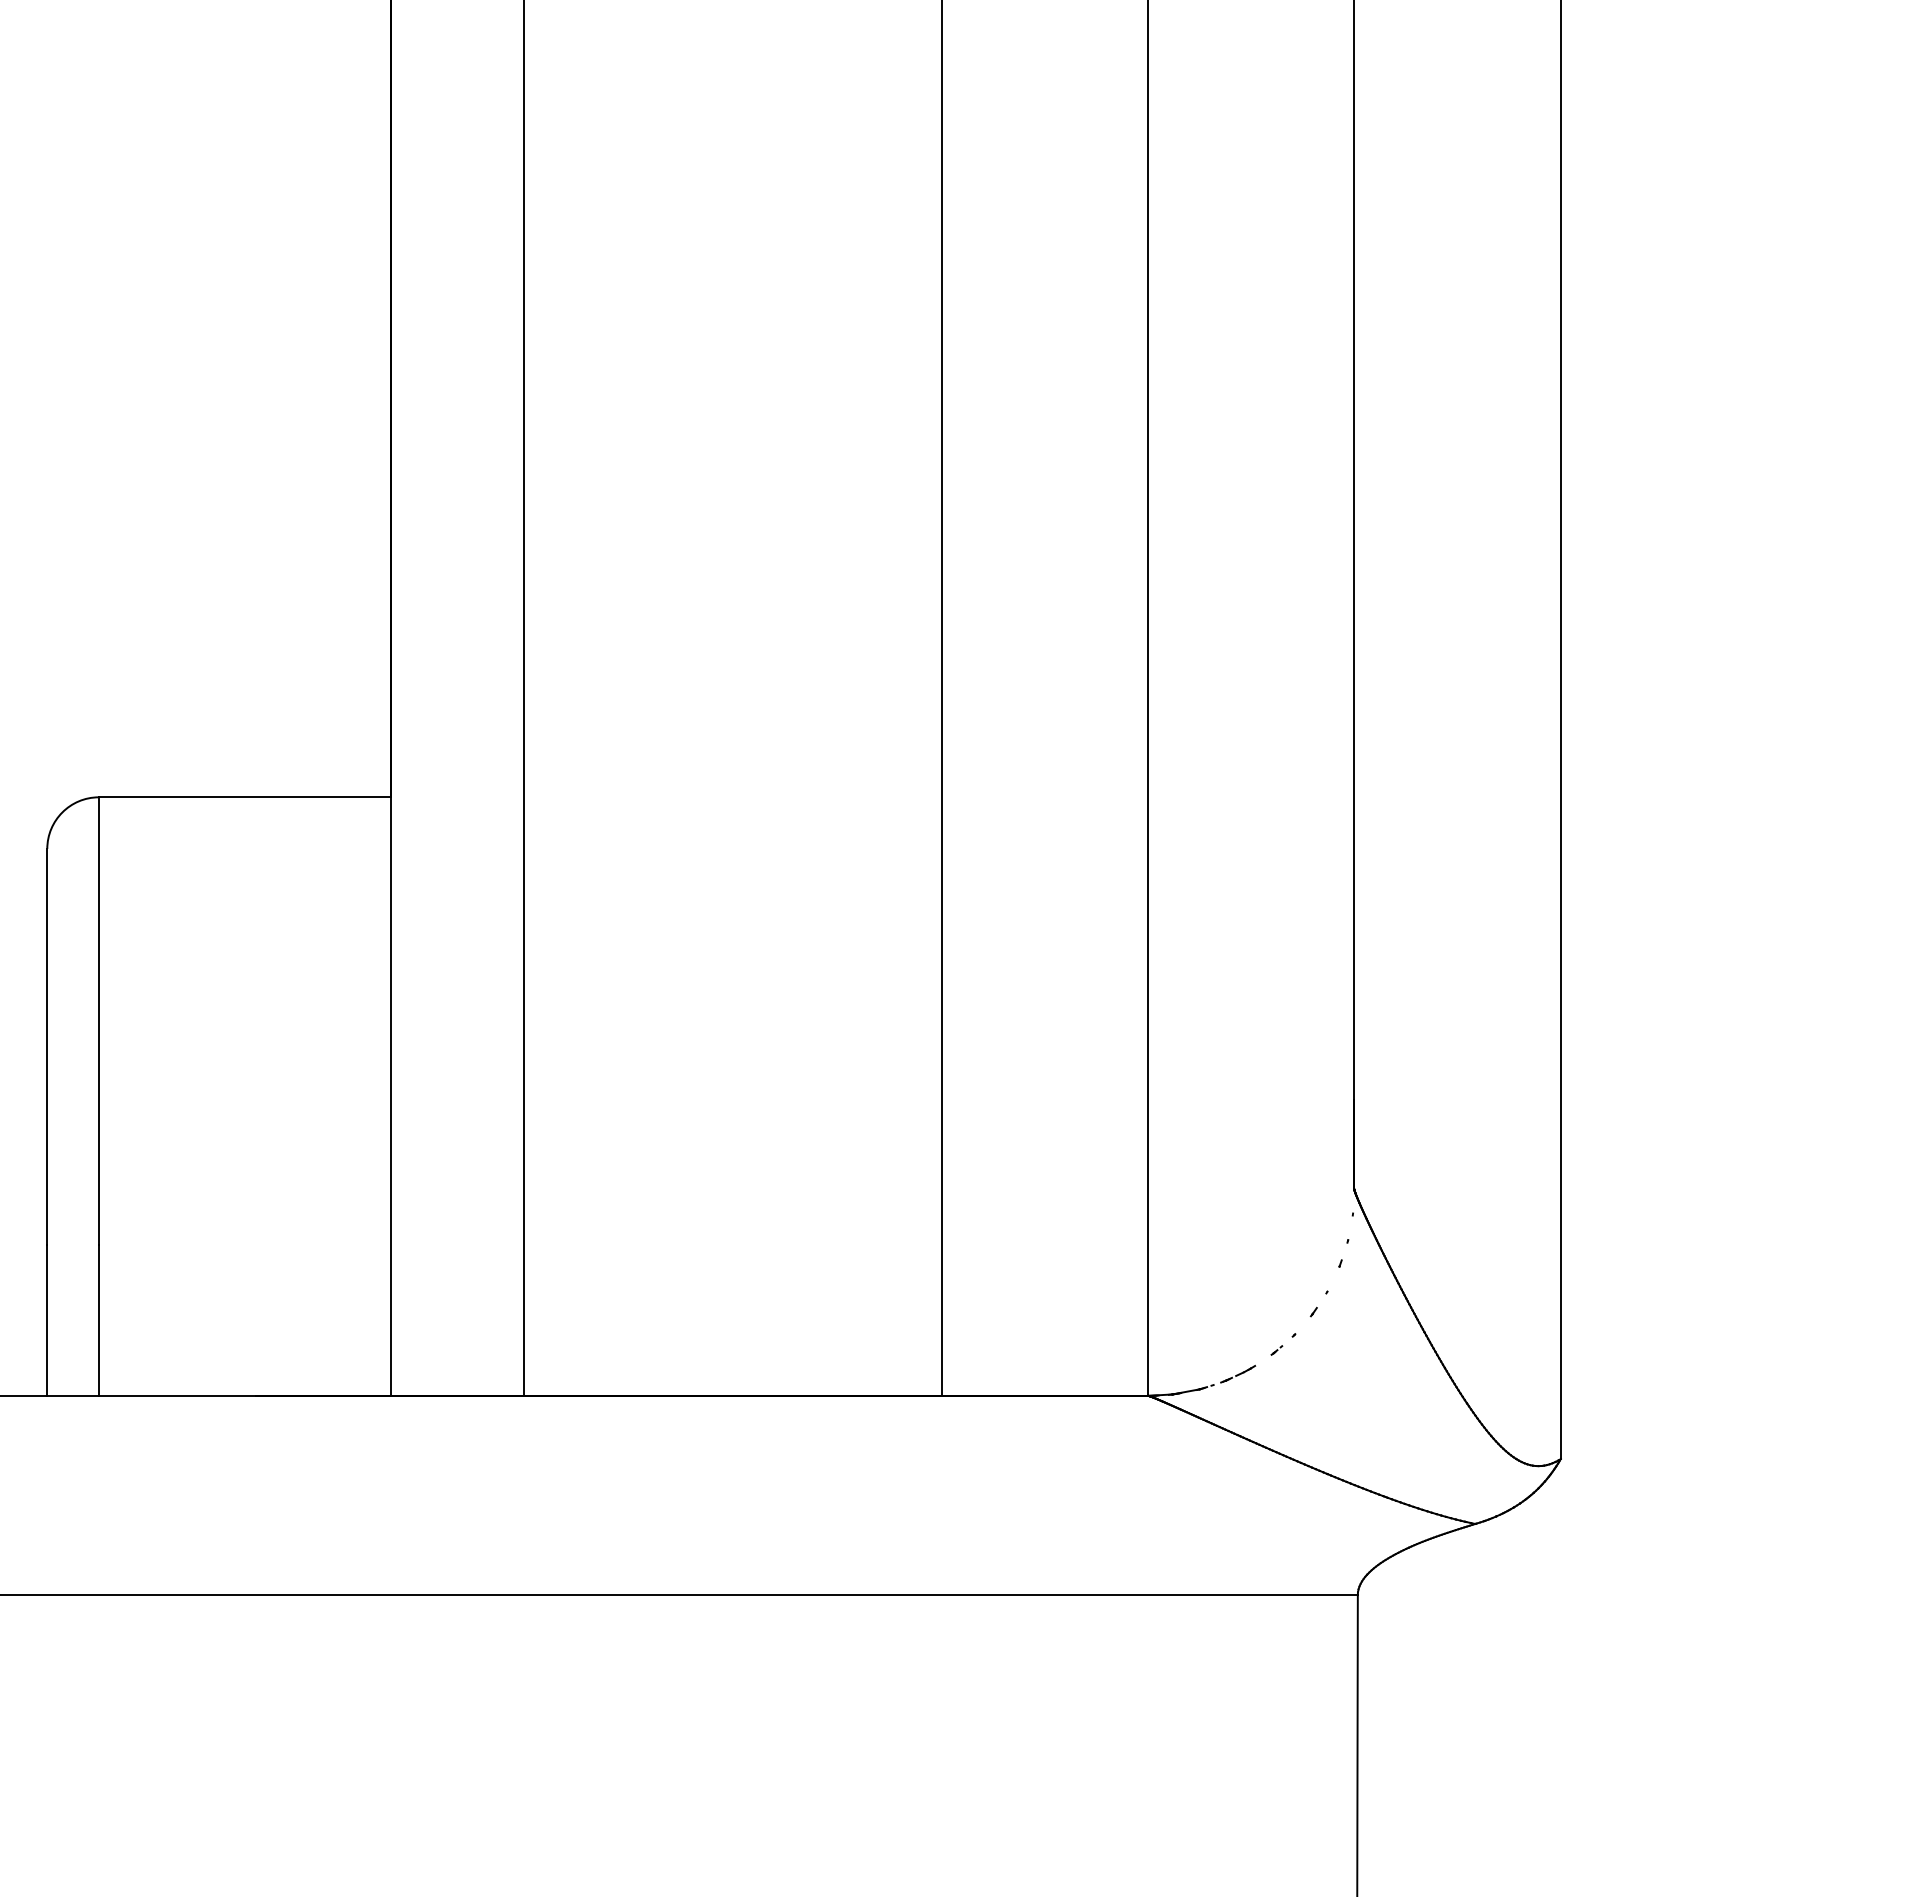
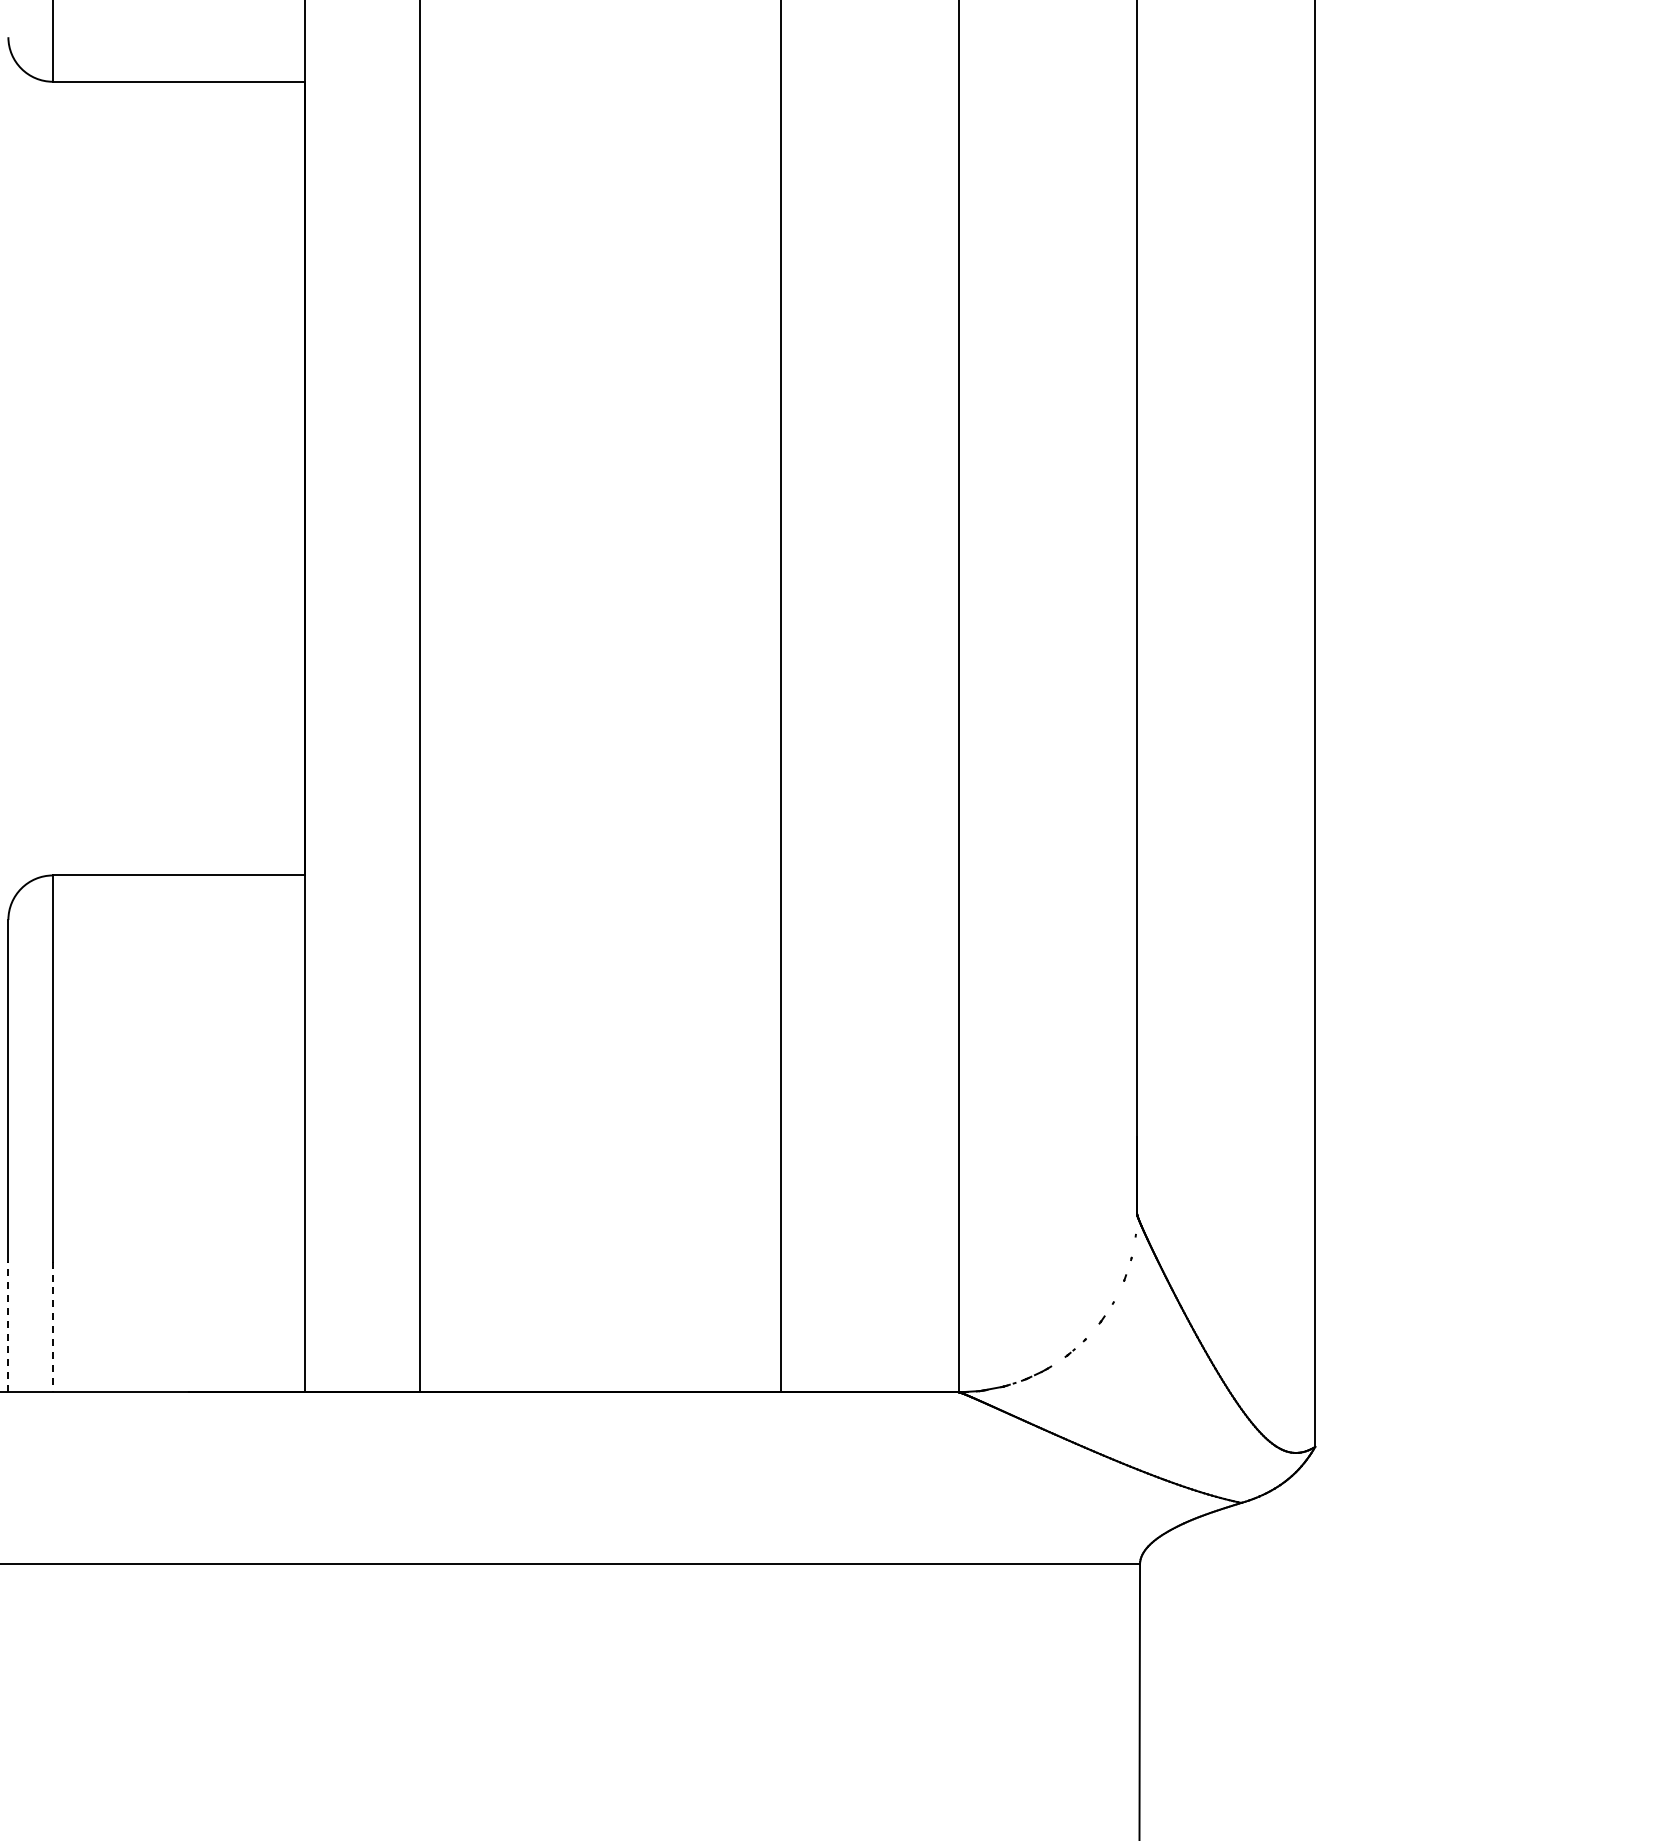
line: (47, 1319) -> (8, 1326), solid -> dashed
line: (98, 1320) -> (52, 1327), solid -> dashed

